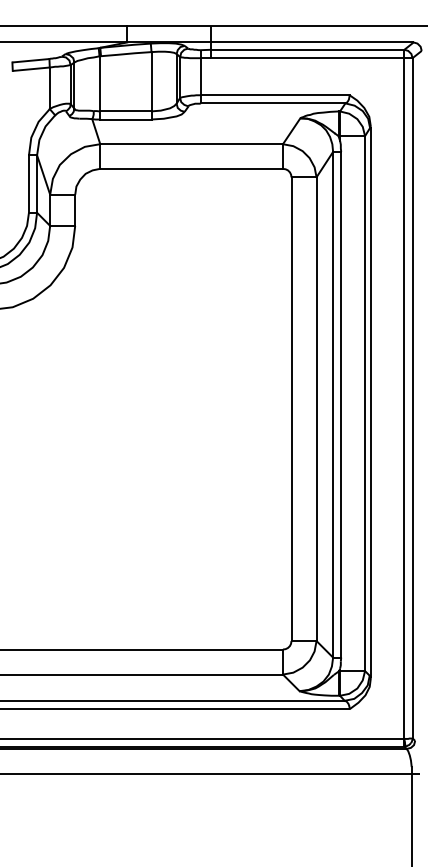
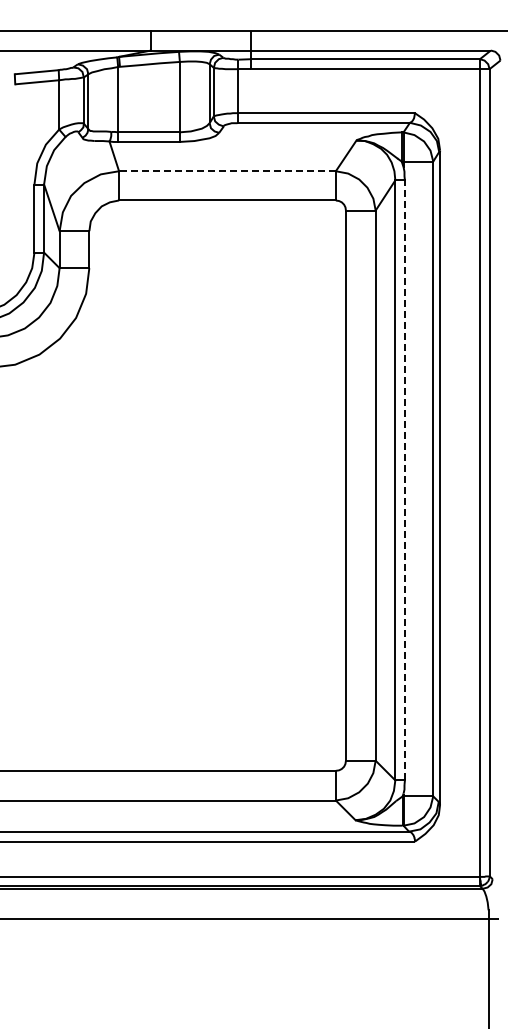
line: (191, 144) -> (227, 171), solid -> dashed
line: (340, 404) -> (404, 479), solid -> dashed

